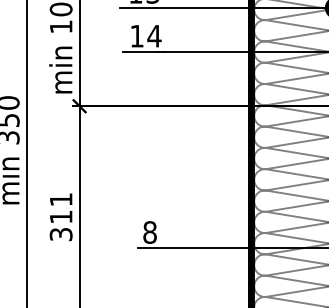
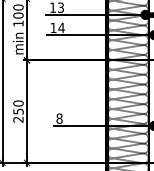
text: (61, 216) -> (18, 111), 311 -> 250

